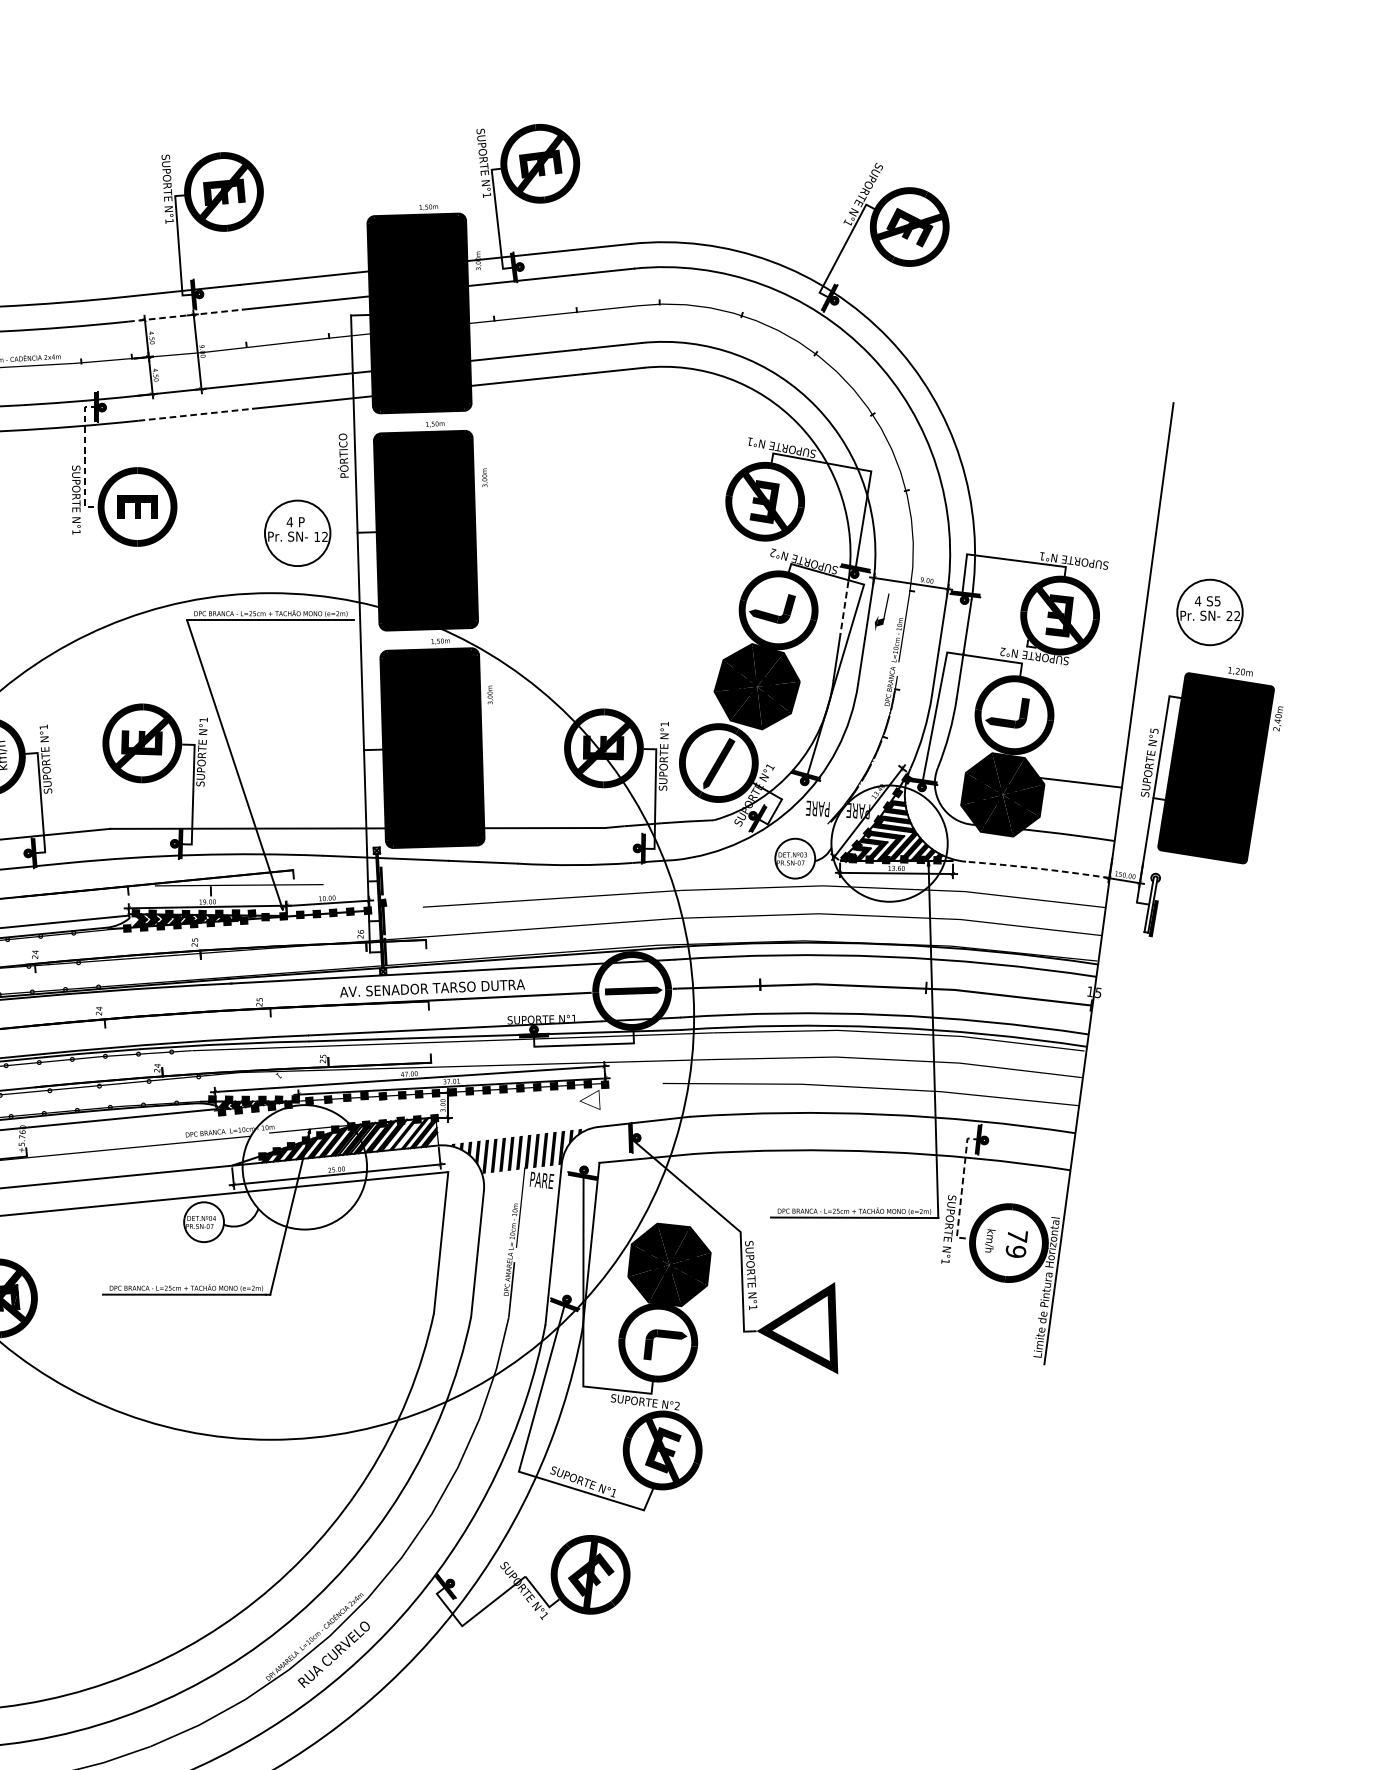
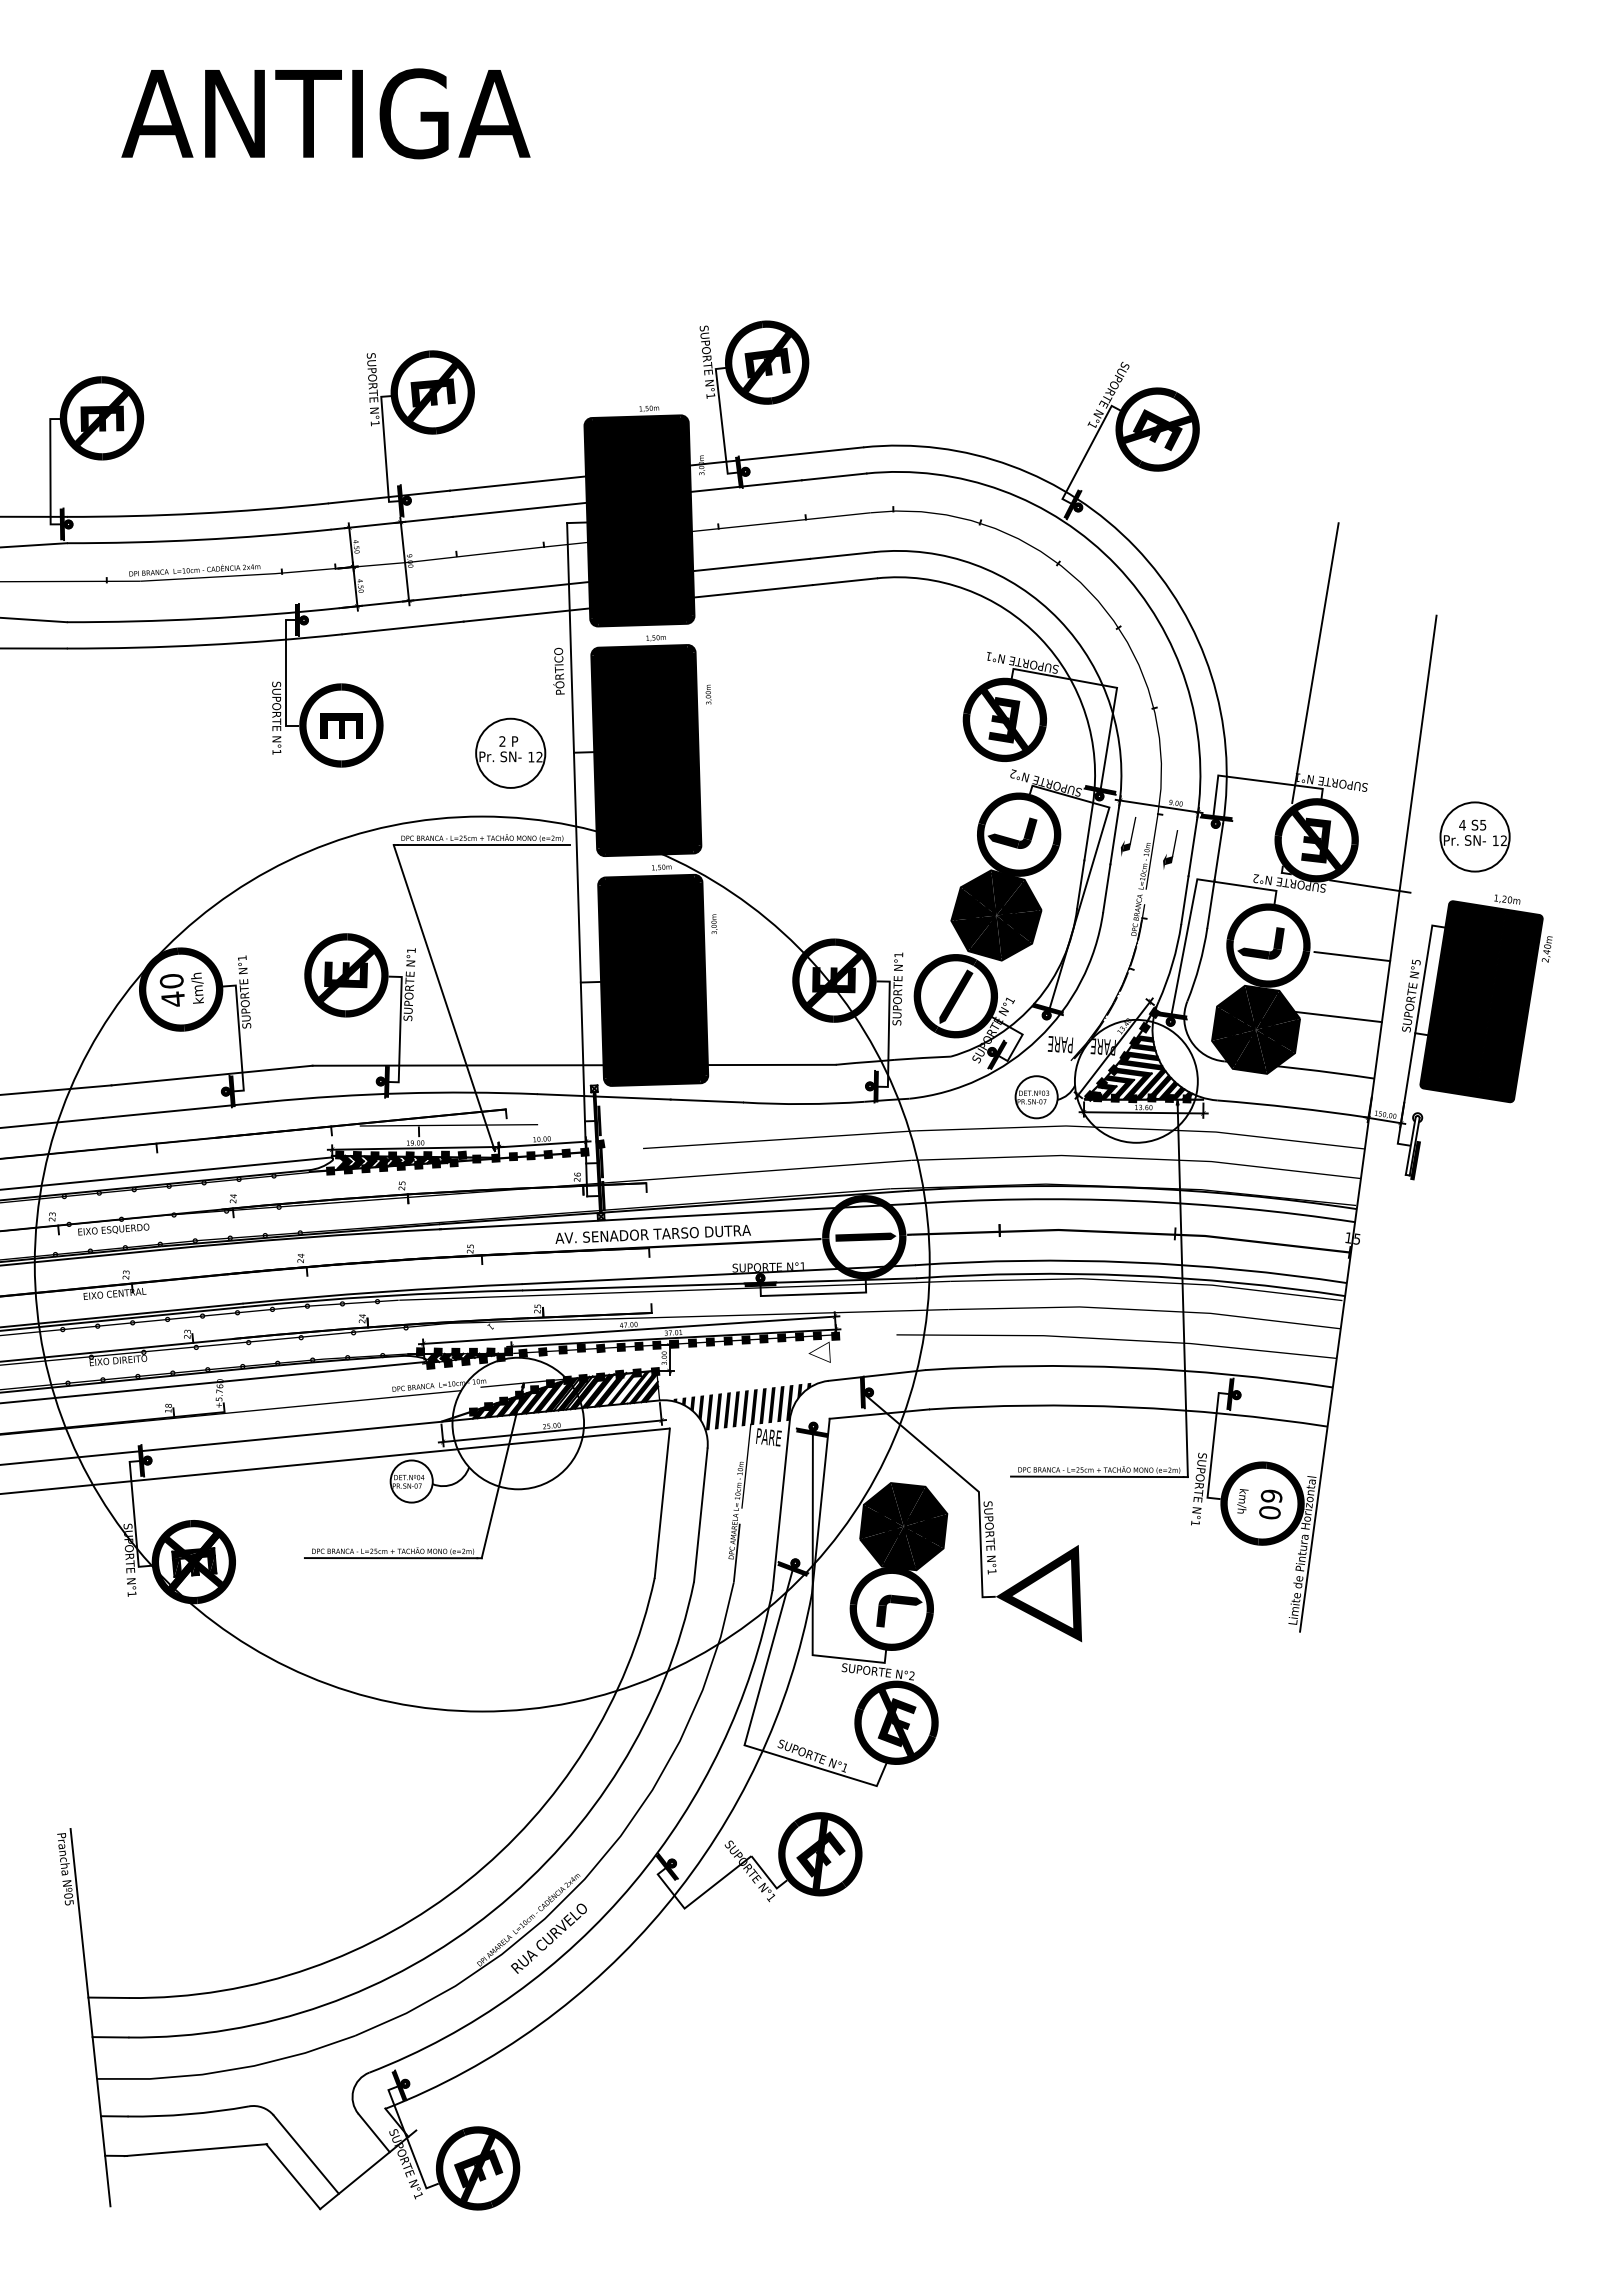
line: (185, 315) -> (392, 523), dashed -> solid
line: (196, 414) -> (403, 627), dashed -> solid
line: (1059, 448) -> (1315, 663), added
line: (85, 456) -> (286, 672), dashed -> solid
text: (289, 522) -> (502, 741), 4 -> 2
line: (844, 608) -> (1088, 832), dashed -> solid
text: (1229, 615) -> (1495, 840), 22 -> 12
part: (921, 624) -> (1170, 849), added
line: (1111, 659) -> (1370, 886), added
line: (1094, 725) -> (1352, 956), added
arc: (1038, 868) -> (1293, 1107), dashed -> solid
line: (962, 1188) -> (1213, 1445), dashed -> solid
text: (1016, 1243) -> (1270, 1504), 79 -> 60

